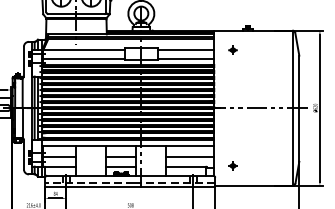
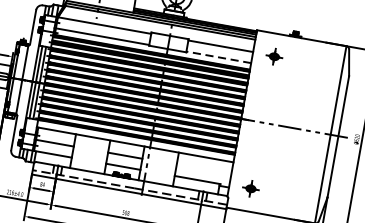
part: (232, 49) -> (274, 55), size x1.6
line: (185, 59) -> (218, 57), solid -> dashed
line: (190, 156) -> (204, 169), removed
part: (232, 165) -> (250, 188), size x1.6

